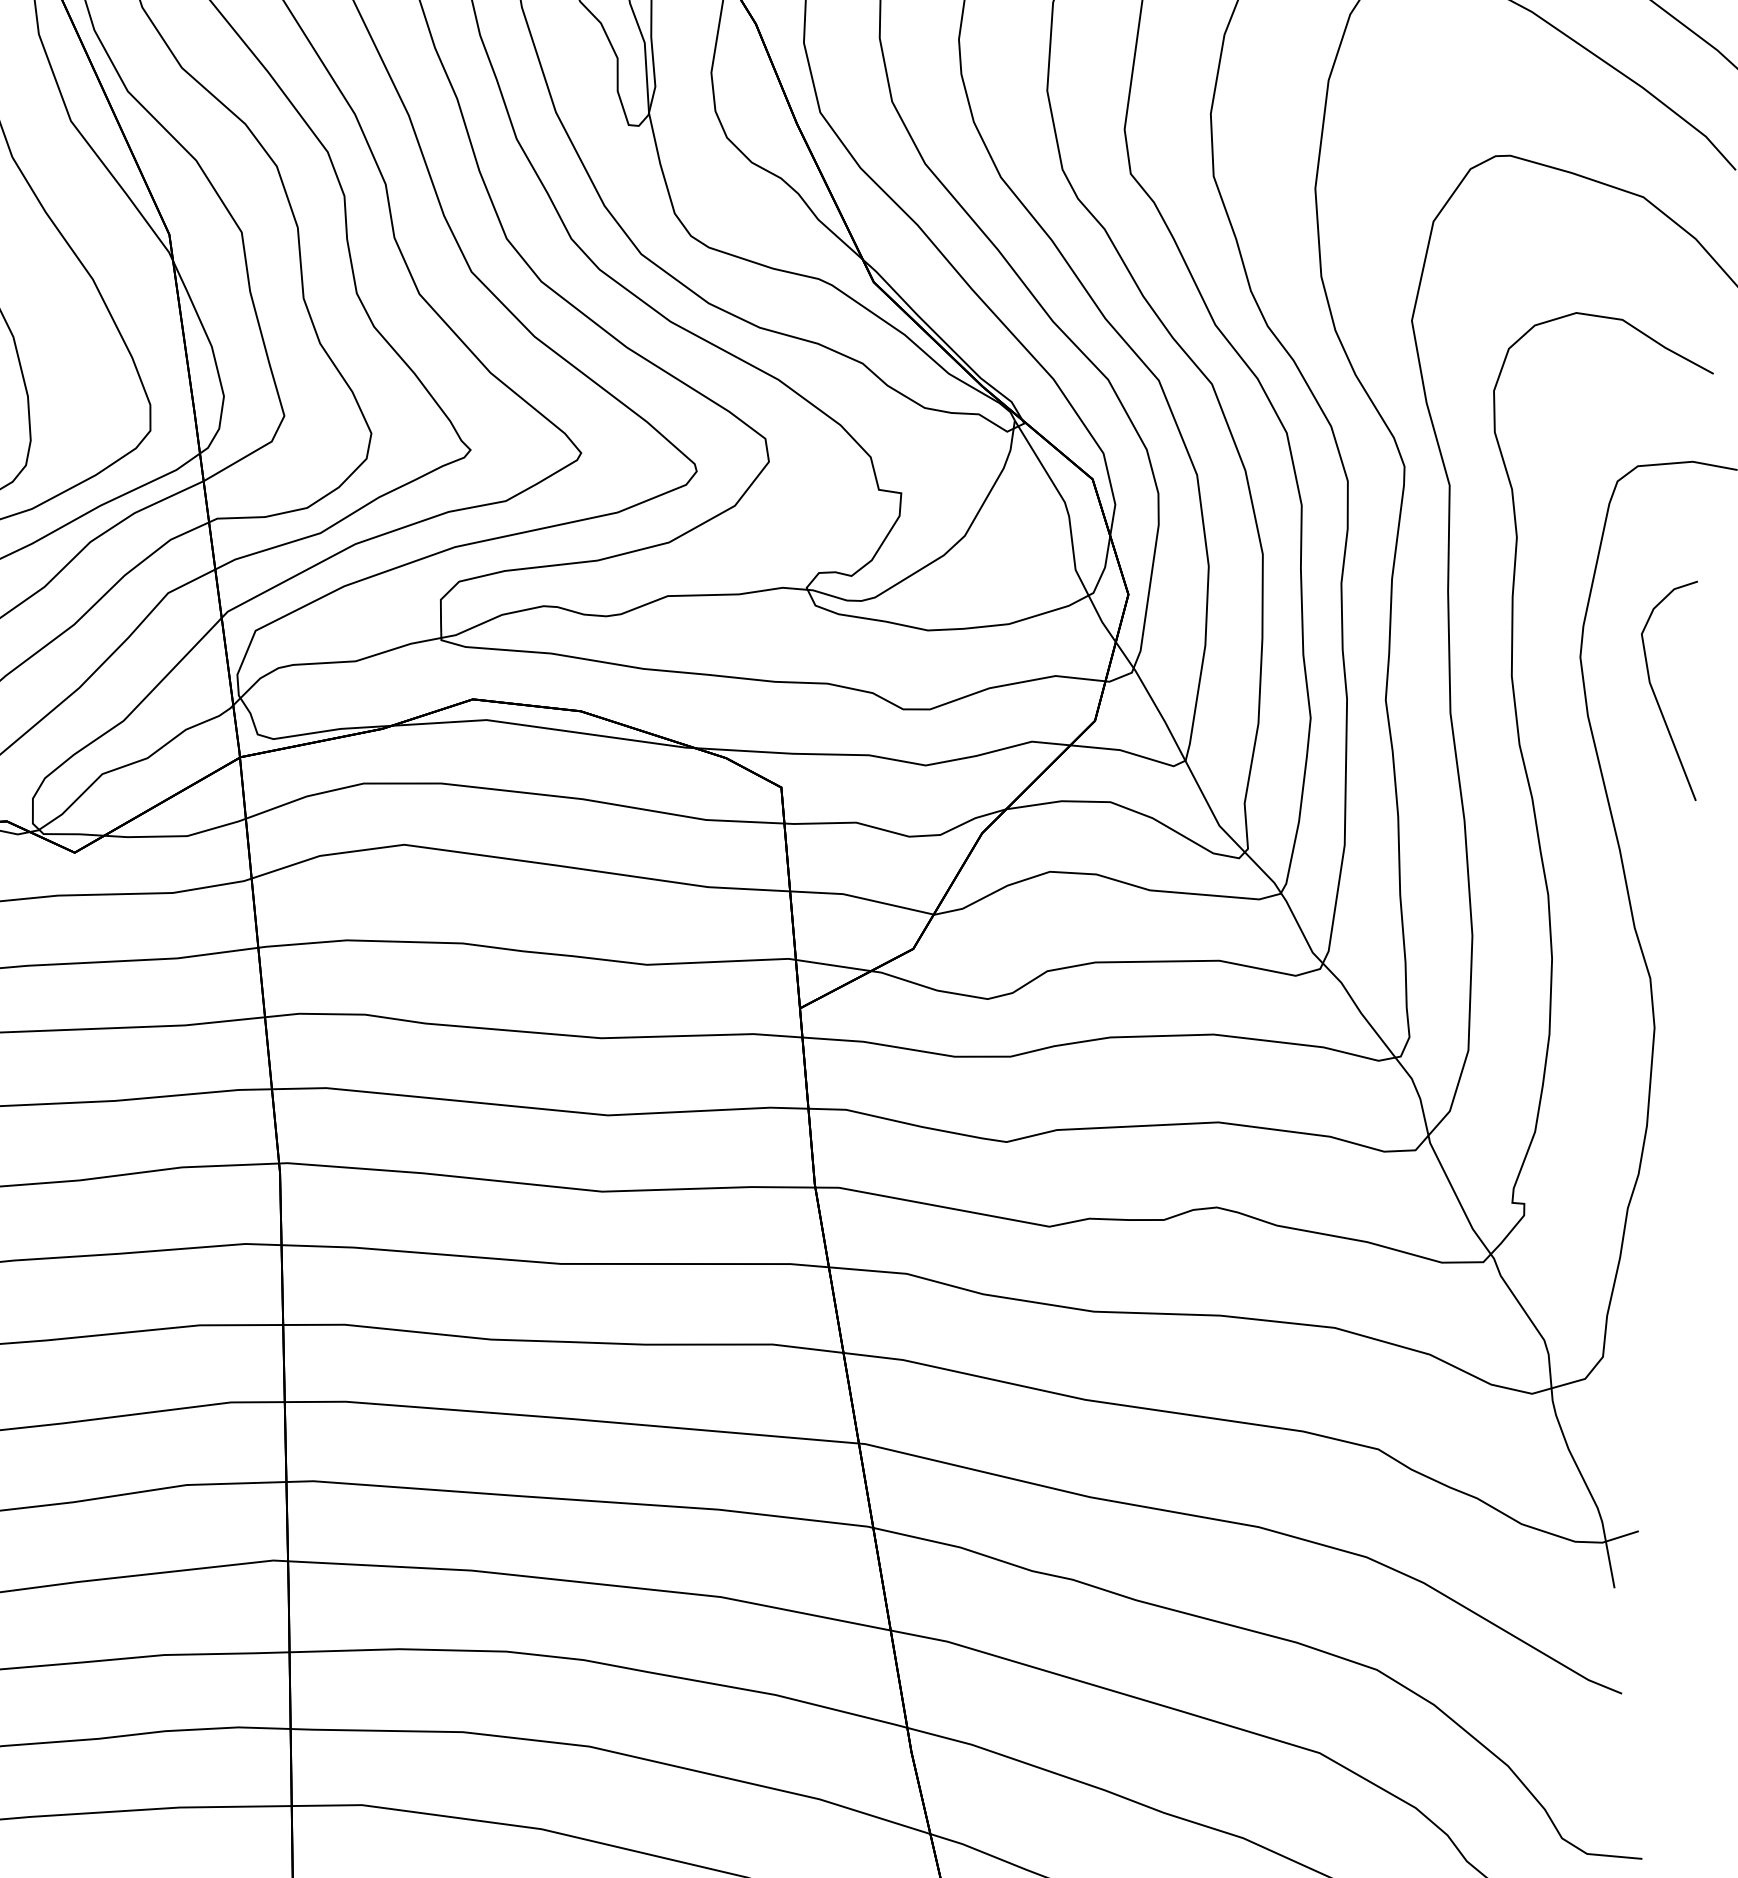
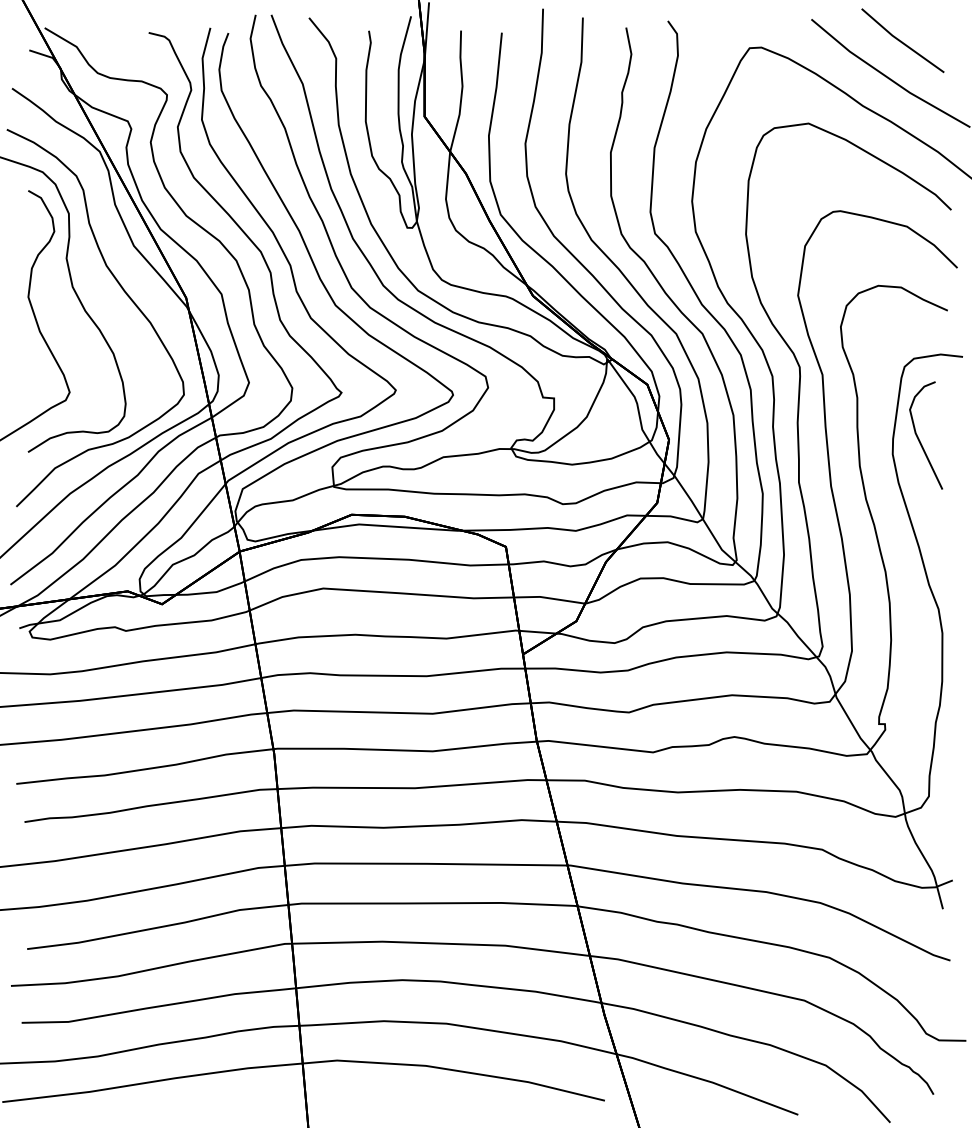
curve: (1656, 693) -> (919, 438), moved

